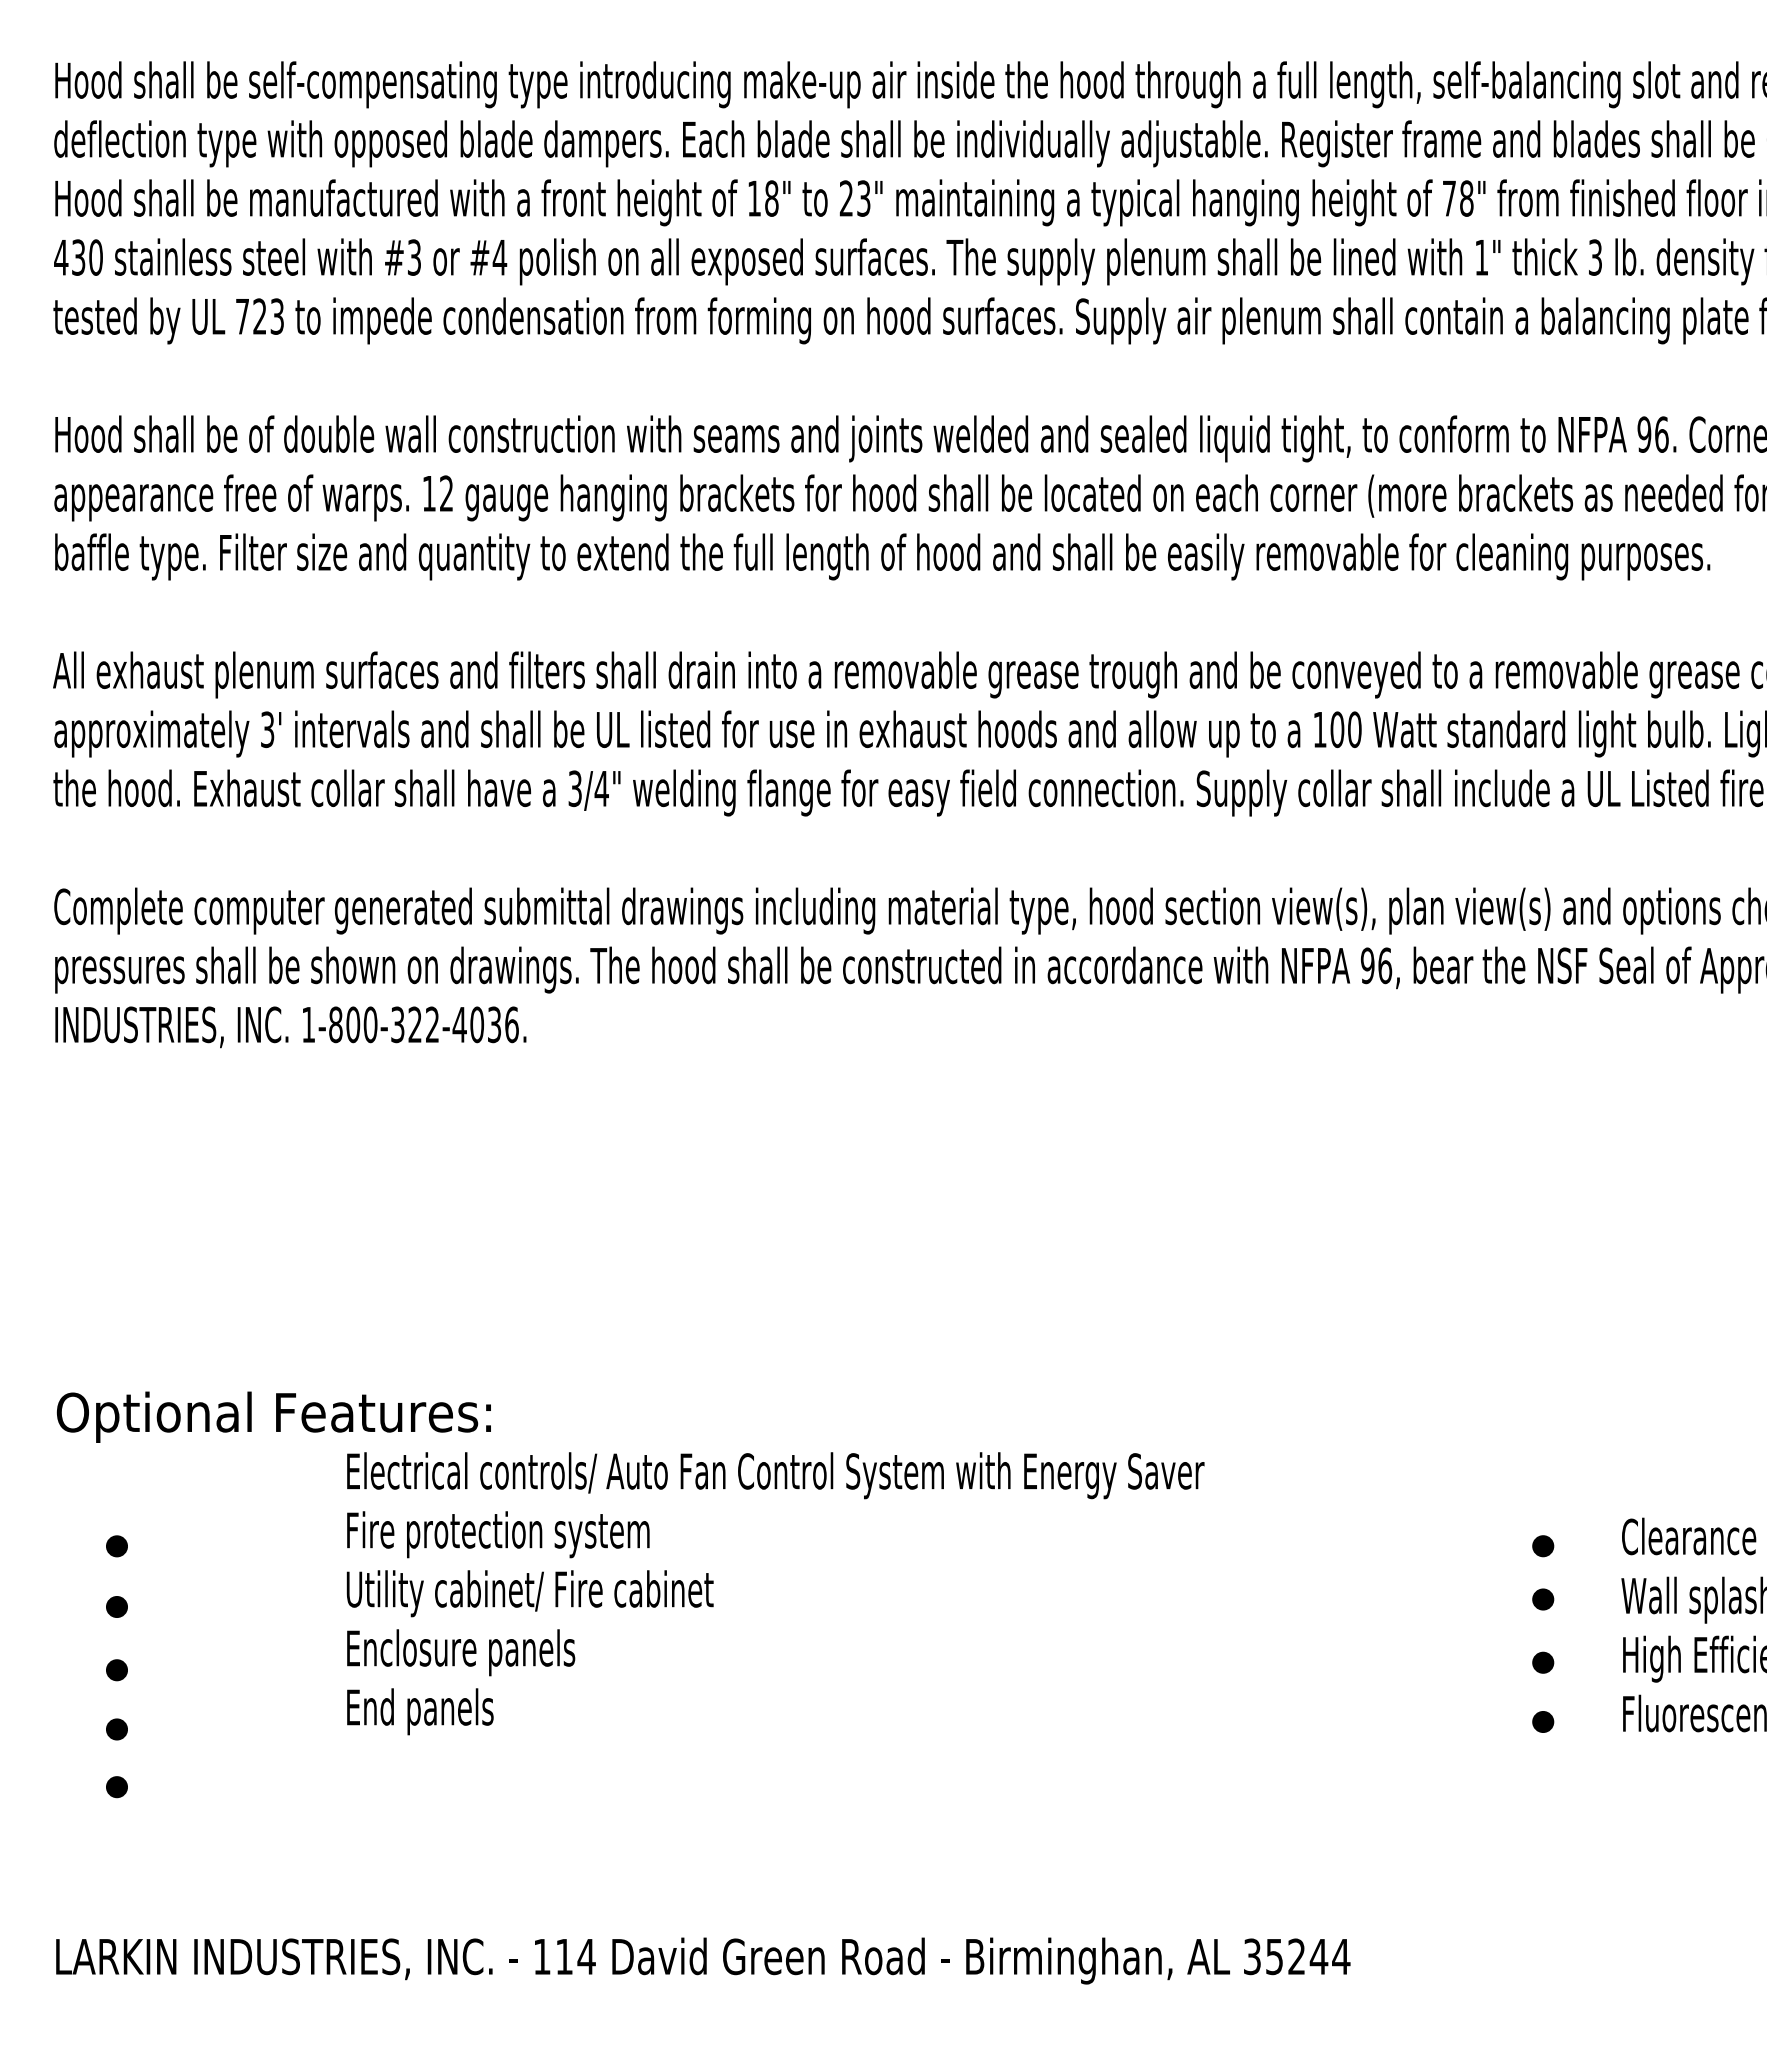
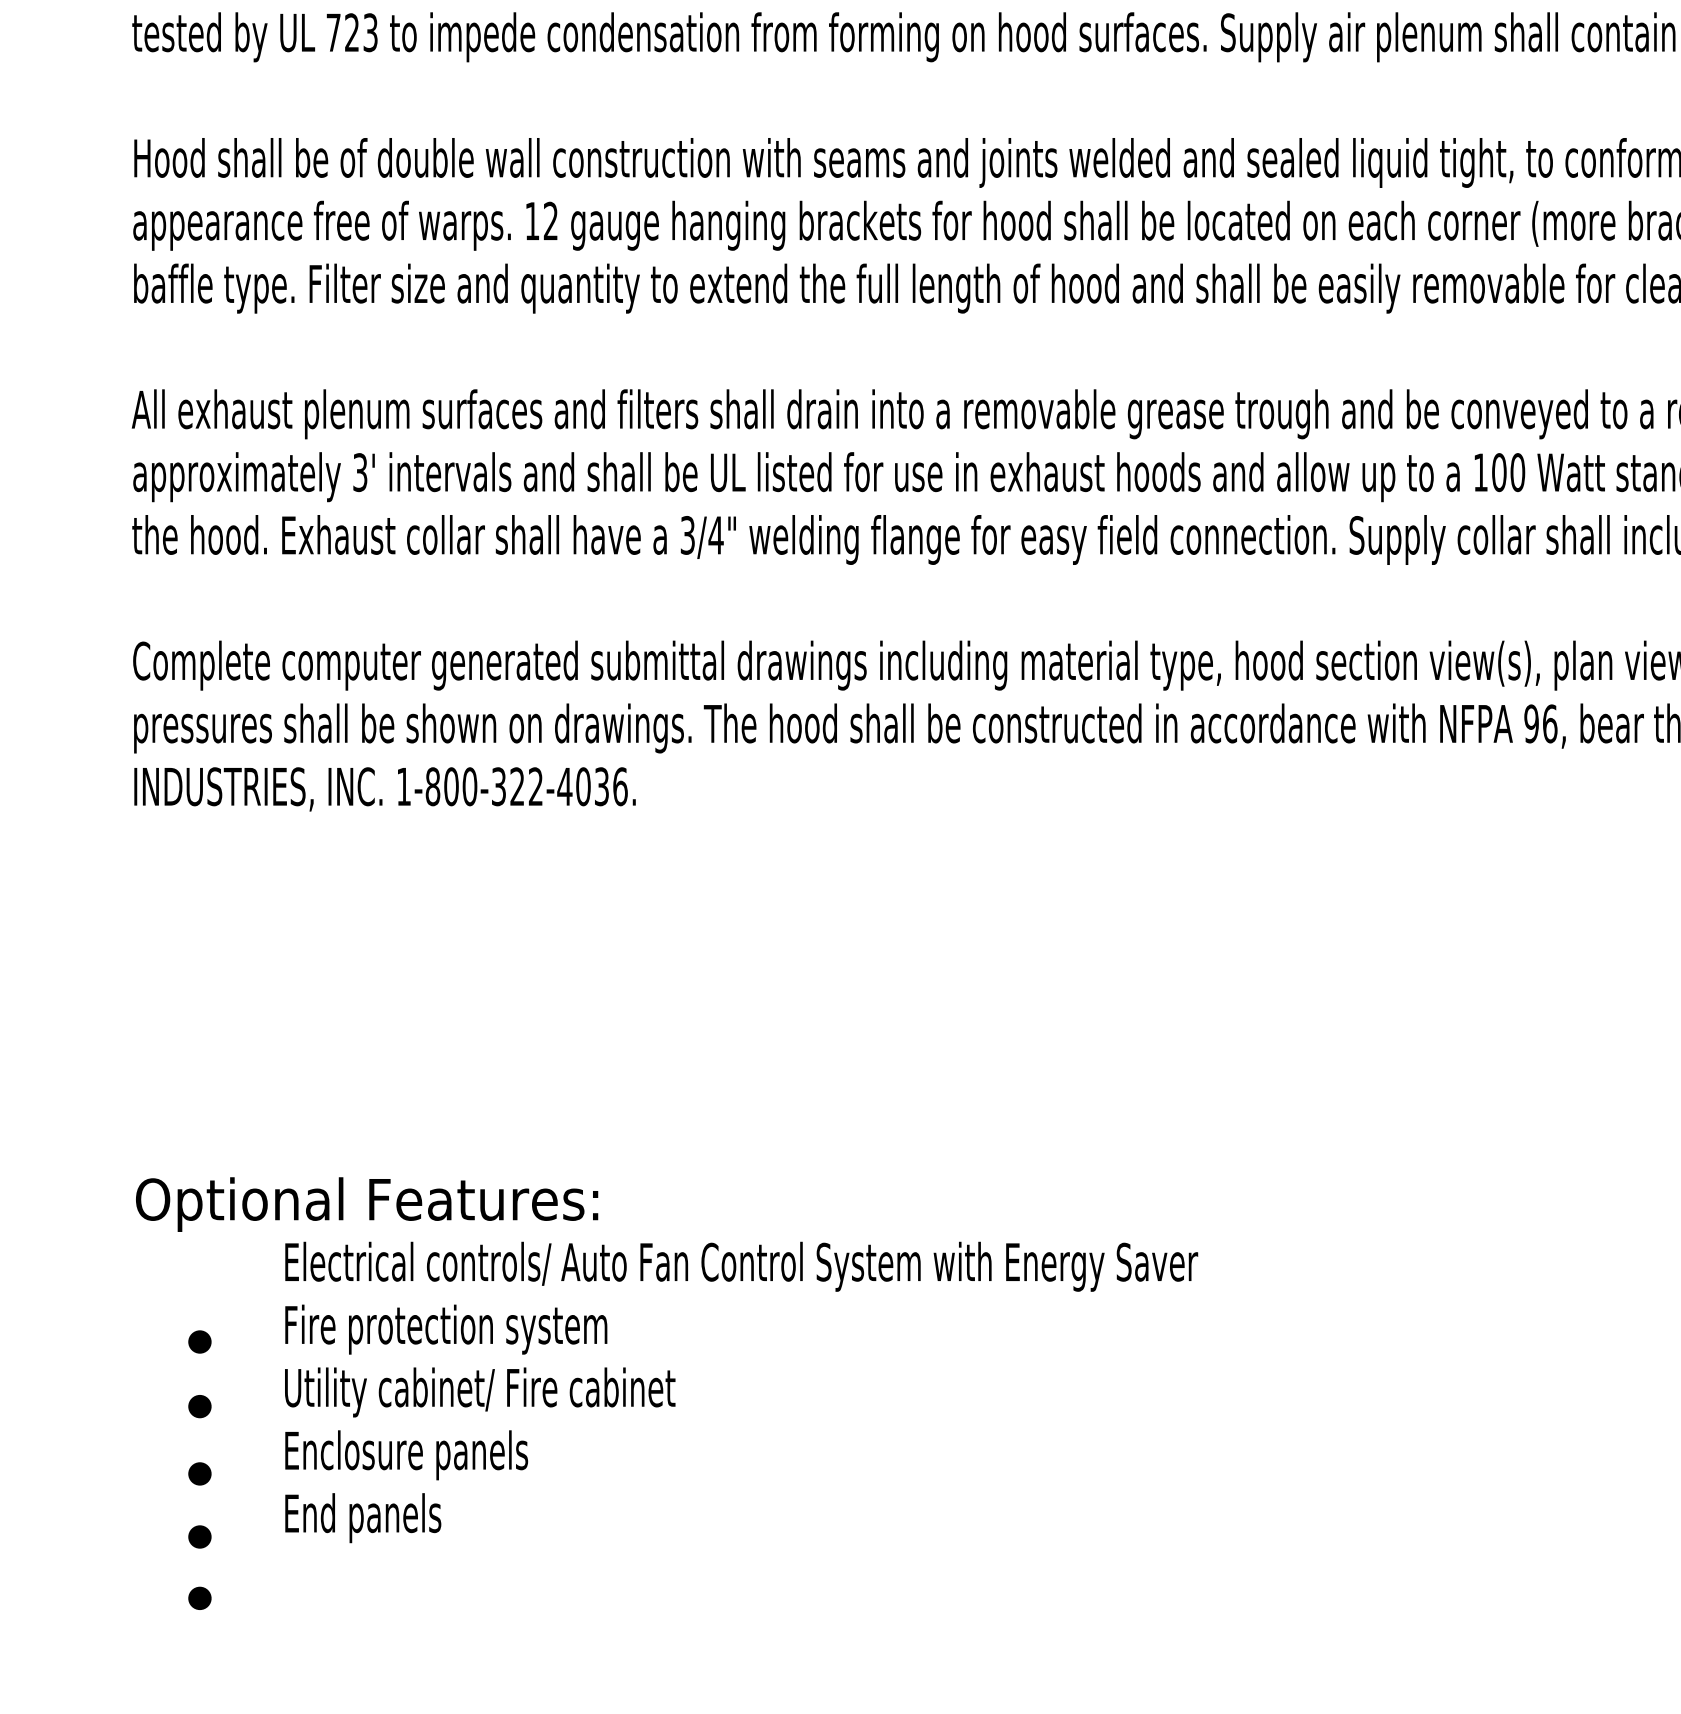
text: (775, 1593) -> (741, 1392), moved

